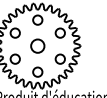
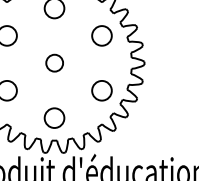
circle: (37, 45) -> (53, 61), size x0.6

